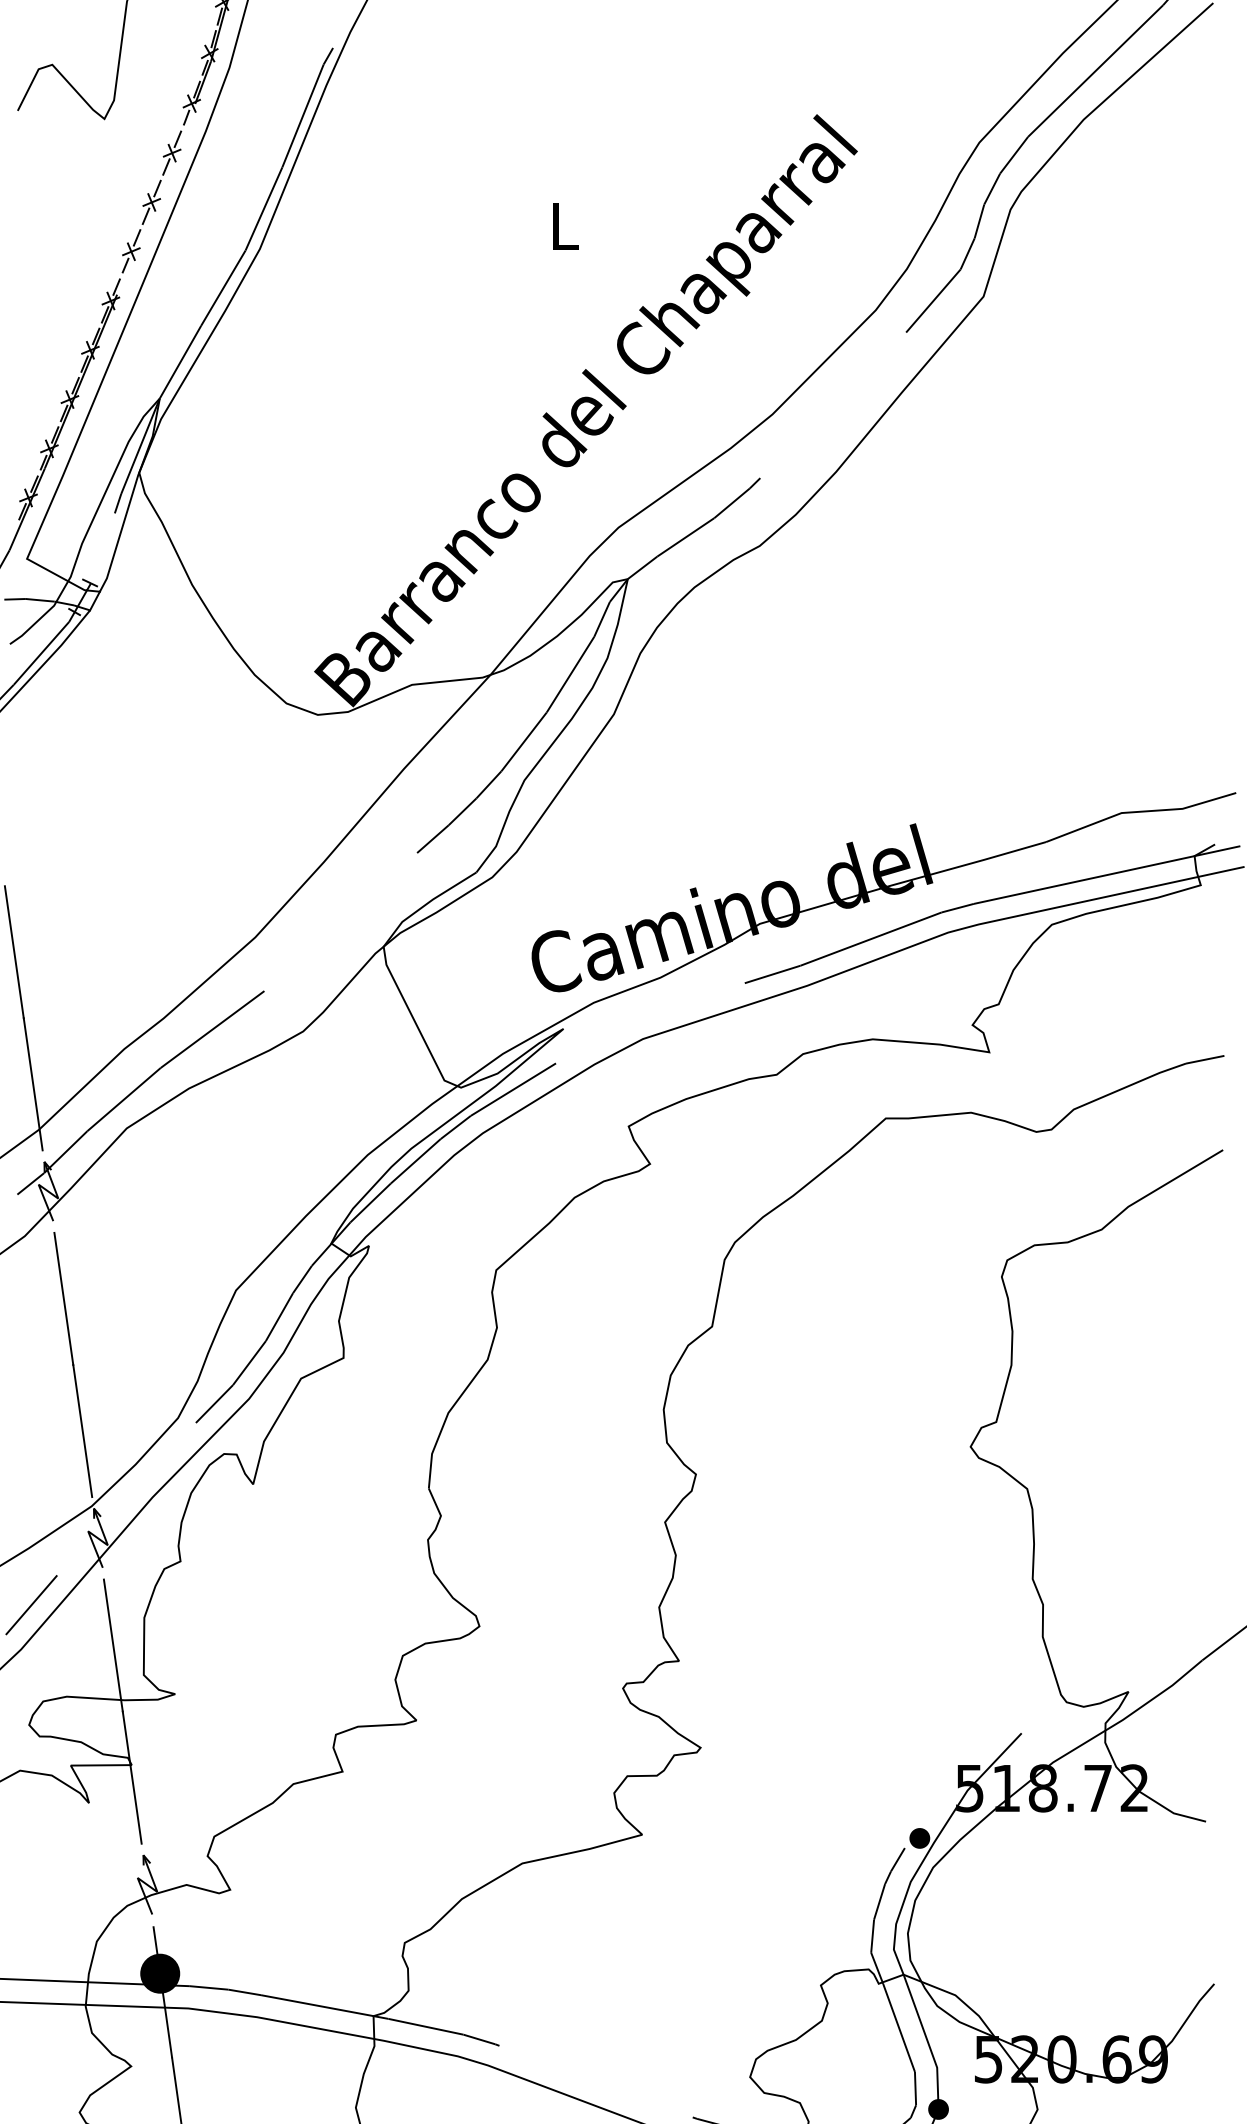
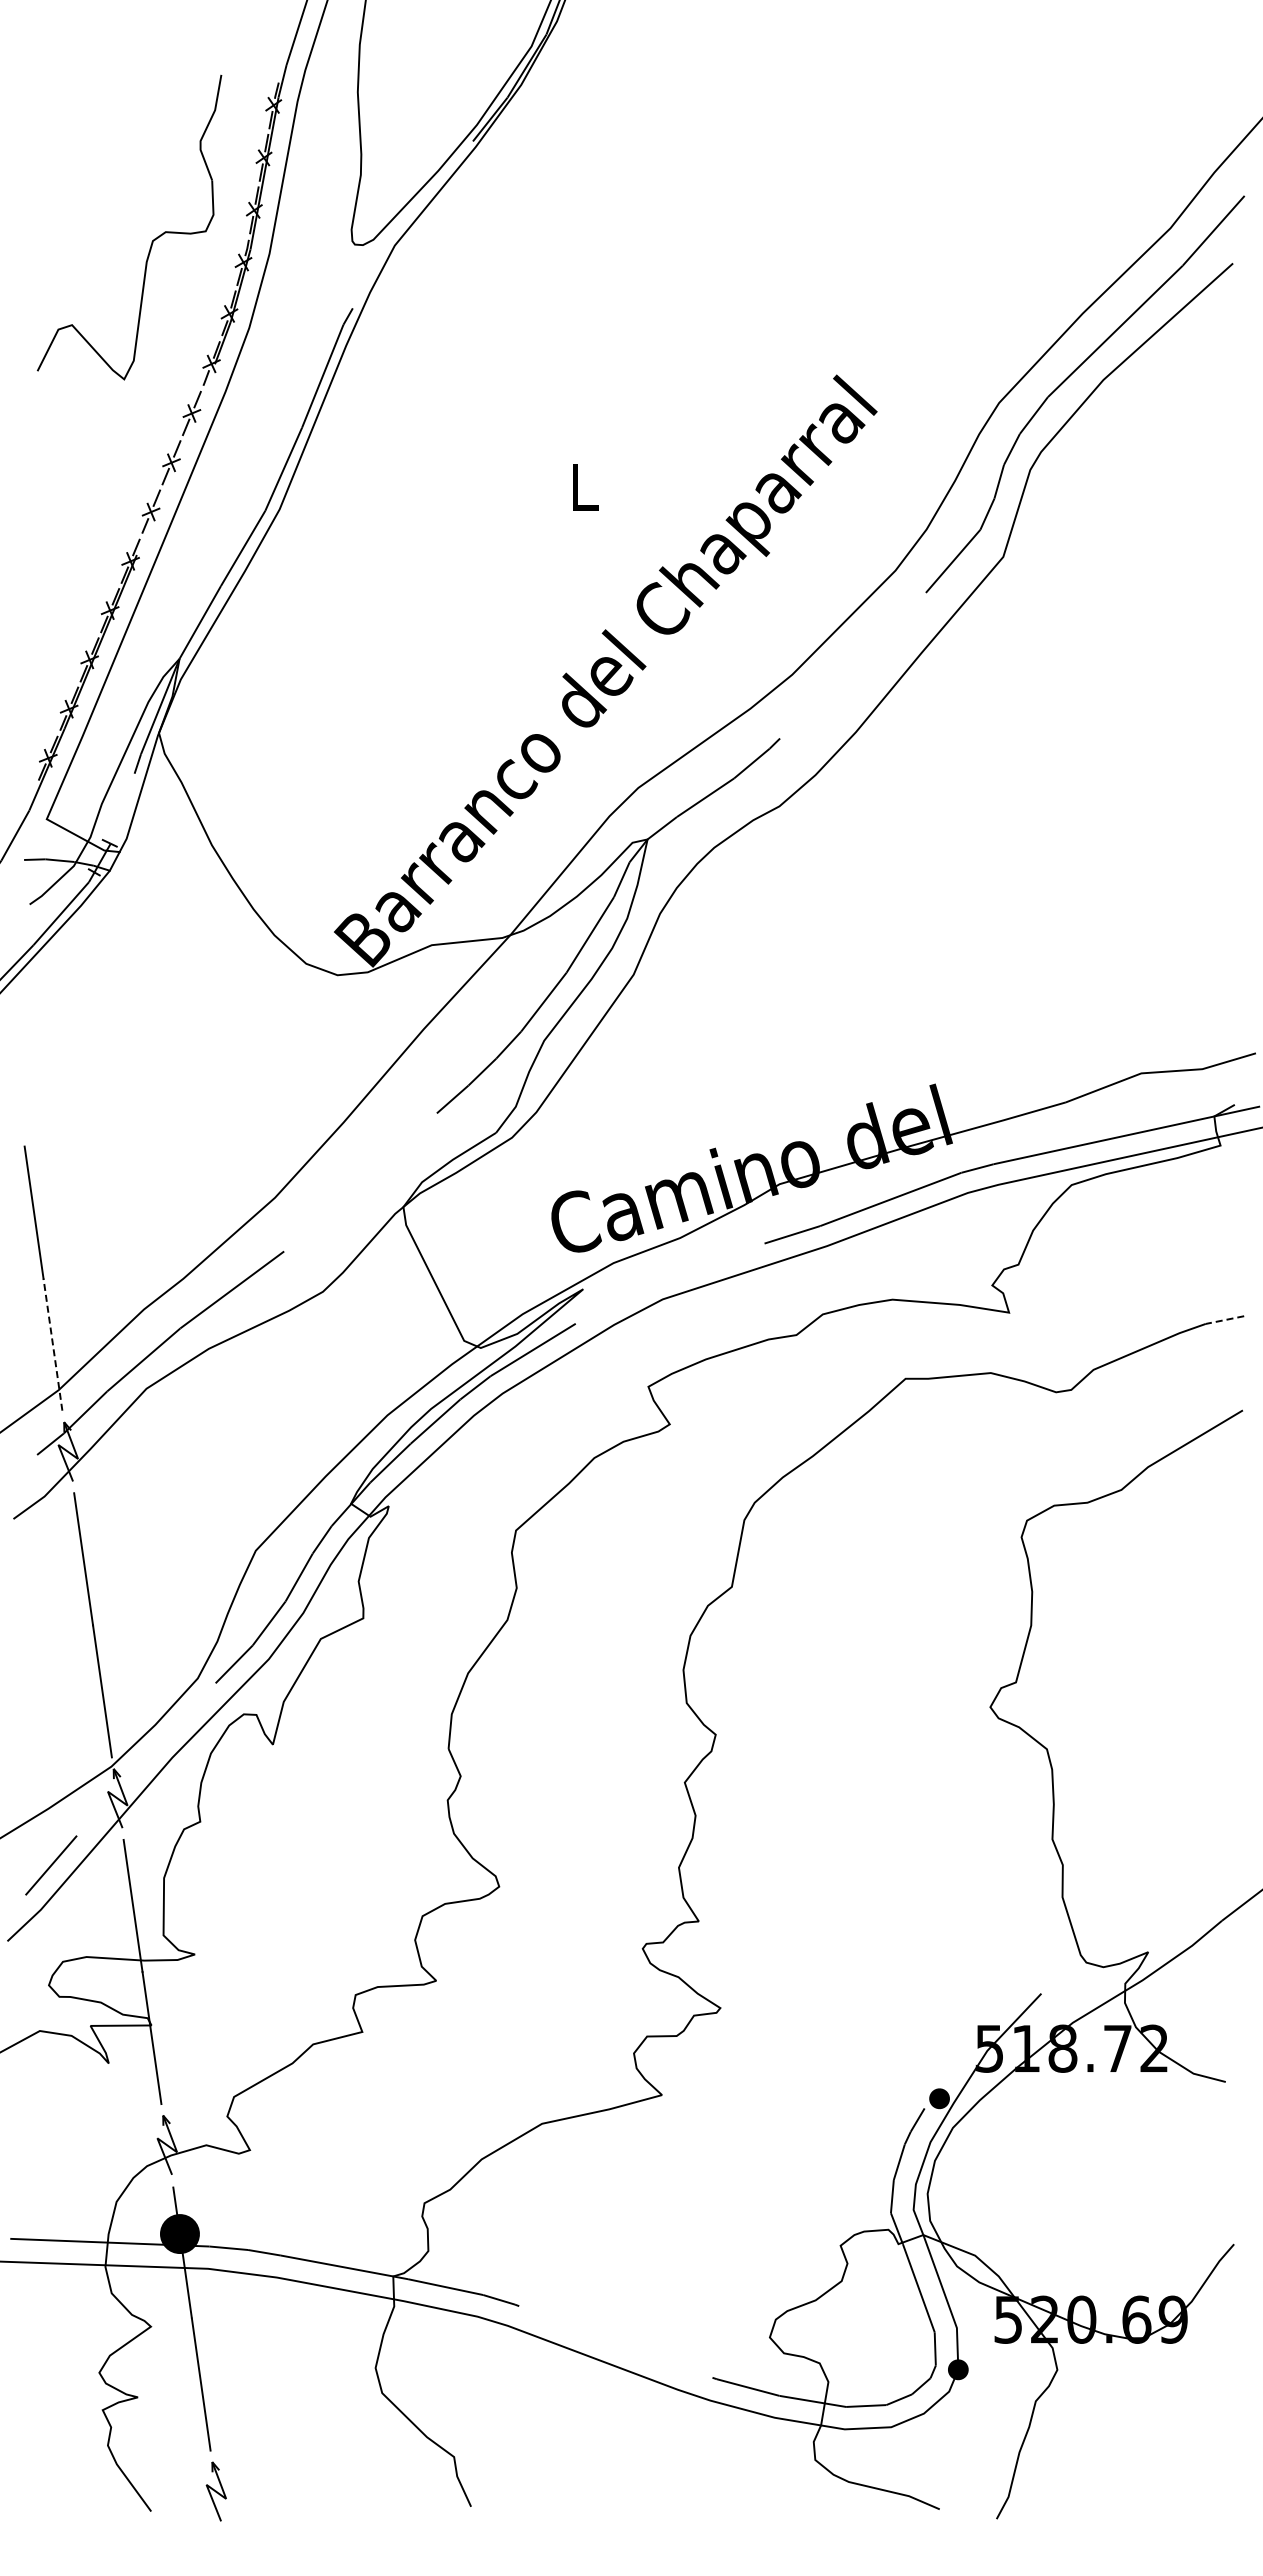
line: (1204, 1060) -> (1224, 1320), solid -> dashed
line: (32, 1084) -> (52, 1344), solid -> dashed

